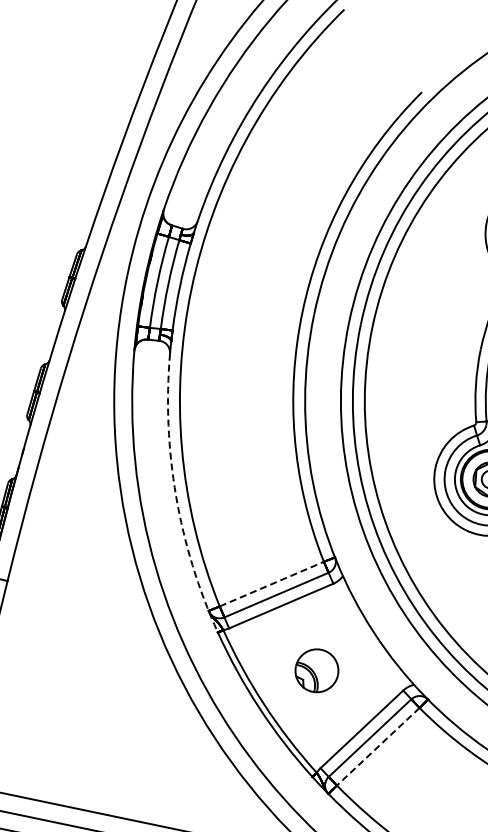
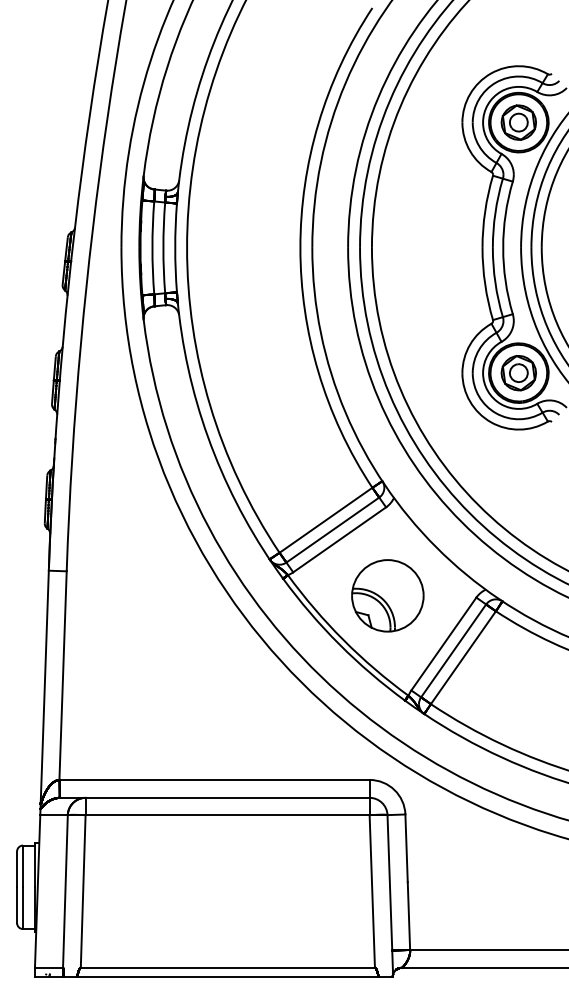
arc: (176, 495) -> (214, 453), dashed -> solid
line: (272, 584) -> (326, 520), dashed -> solid
part: (316, 670) -> (387, 595), size x1.67
line: (378, 746) -> (463, 657), dashed -> solid

